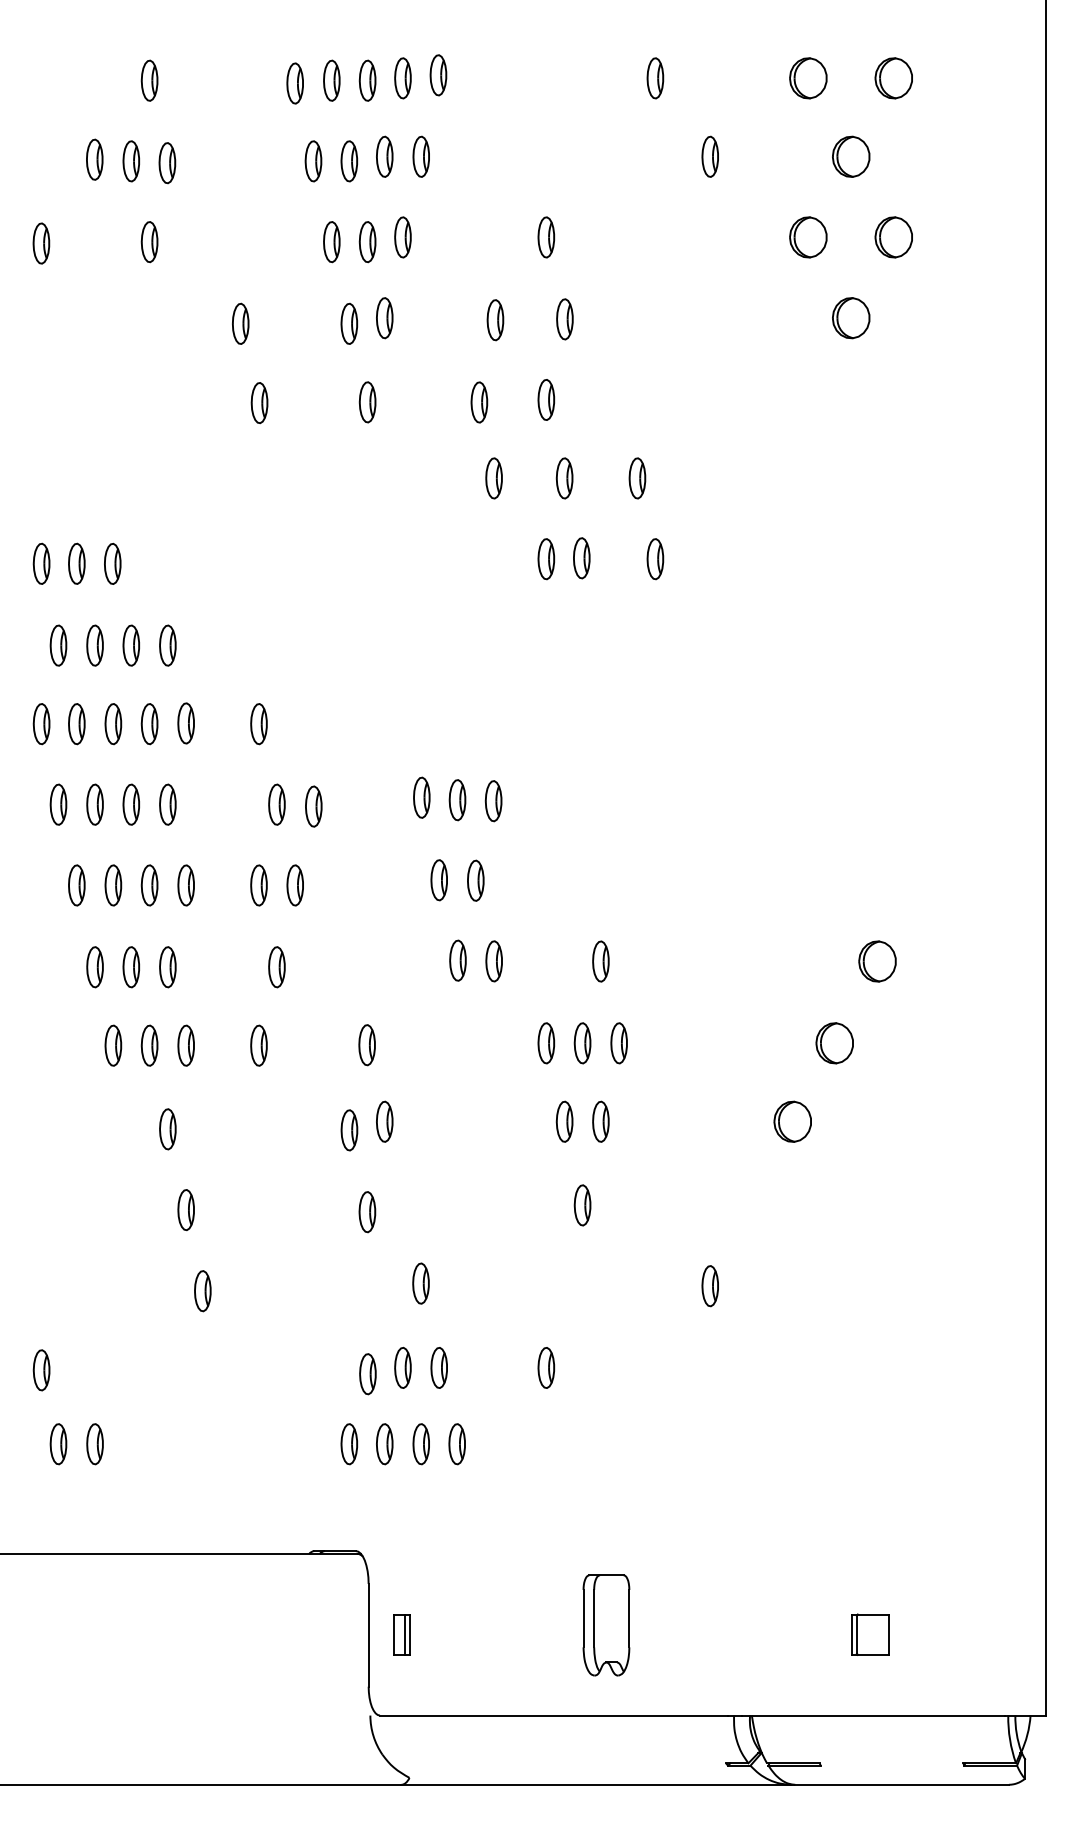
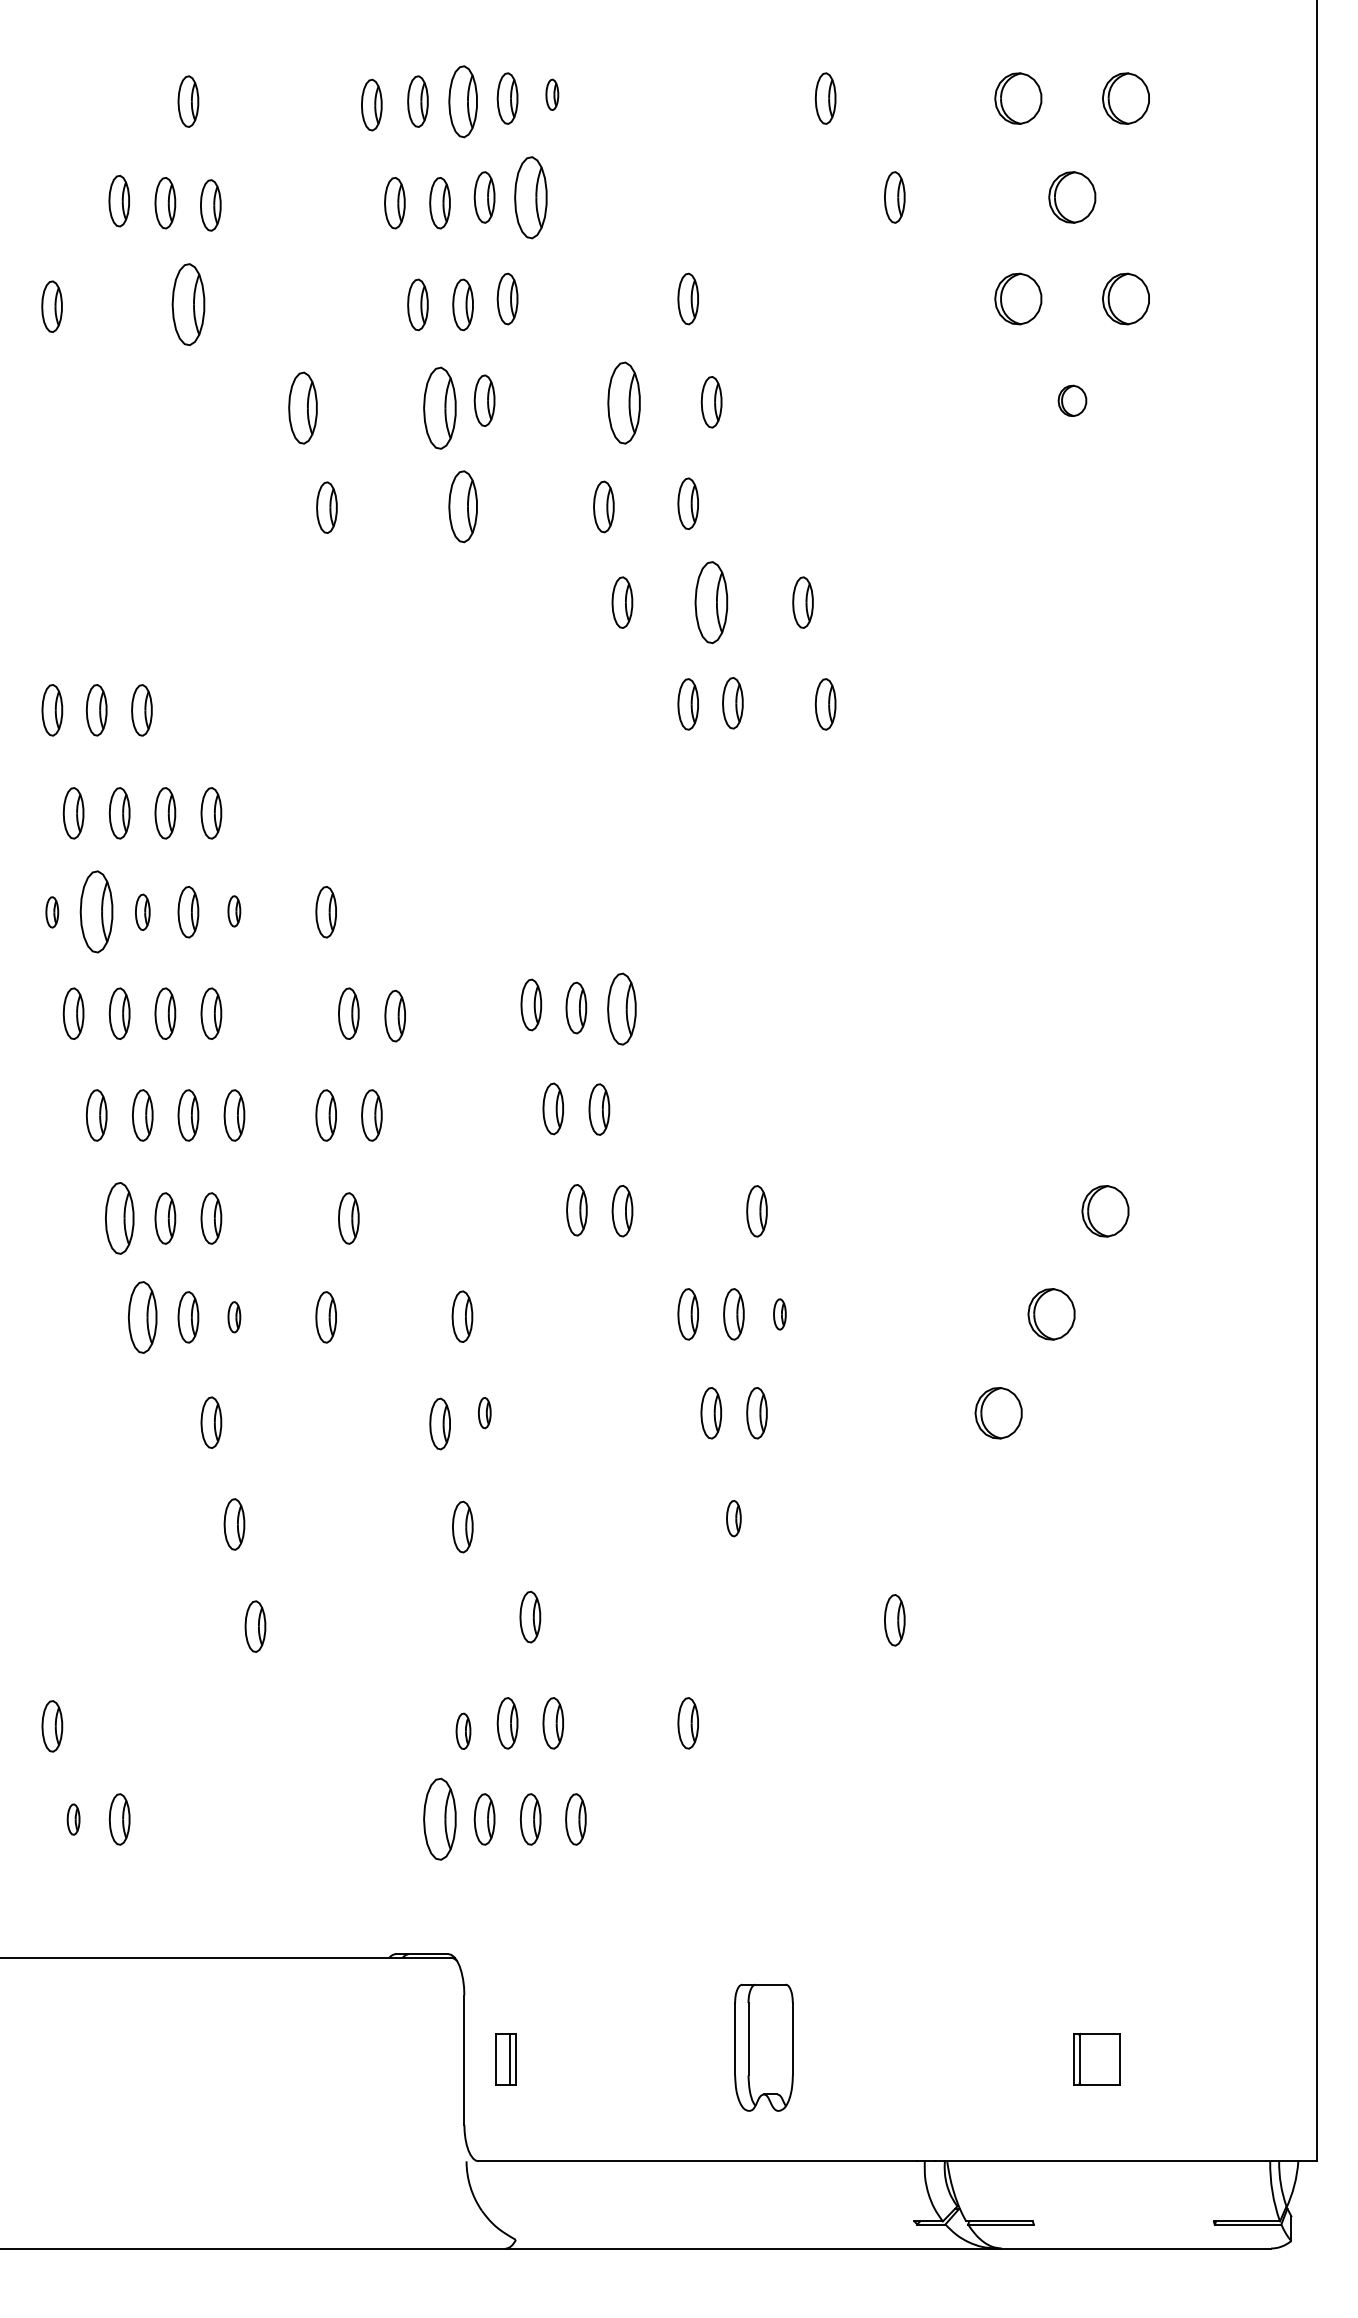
part: (438, 75) -> (552, 95), size x0.6
part: (367, 80) -> (462, 101), size x1.4
part: (420, 156) -> (529, 197), size x1.6
part: (149, 242) -> (188, 305), size x1.6
part: (851, 318) -> (1072, 401), size x0.6
part: (495, 320) -> (624, 403), size x1.6
part: (240, 323) -> (302, 407), size x1.4
part: (349, 323) -> (440, 407), size x1.6
part: (367, 402) -> (462, 507), size x1.4
part: (564, 478) -> (711, 602), size x1.6
part: (185, 723) -> (233, 911), size x0.6
part: (41, 724) -> (52, 912), size x0.6
part: (76, 724) -> (96, 912), size x1.6
part: (113, 724) -> (142, 912), size x0.7
part: (493, 801) -> (621, 1009), size x1.4
part: (94, 967) -> (118, 1218), size x1.4
part: (618, 1043) -> (779, 1314), size x0.6
part: (113, 1045) -> (142, 1317), size x1.4
part: (185, 1045) -> (233, 1317), size x0.6
part: (384, 1121) -> (484, 1412), size x0.6
part: (582, 1205) -> (733, 1518), size x0.7
part: (367, 1374) -> (462, 1731), size x0.7
part: (58, 1444) -> (73, 1819), size x0.6
part: (349, 1444) -> (440, 1819), size x1.6

